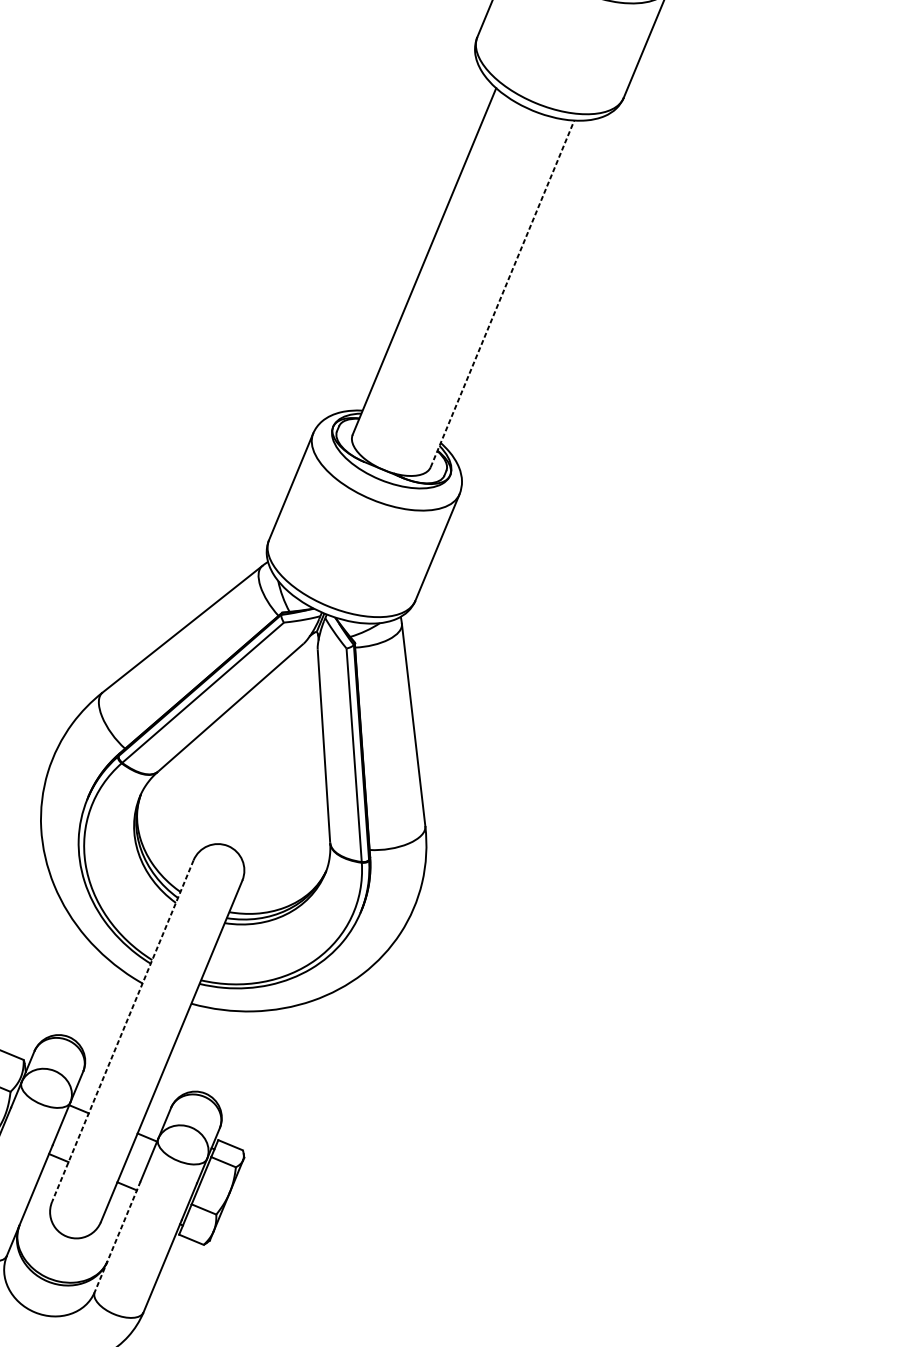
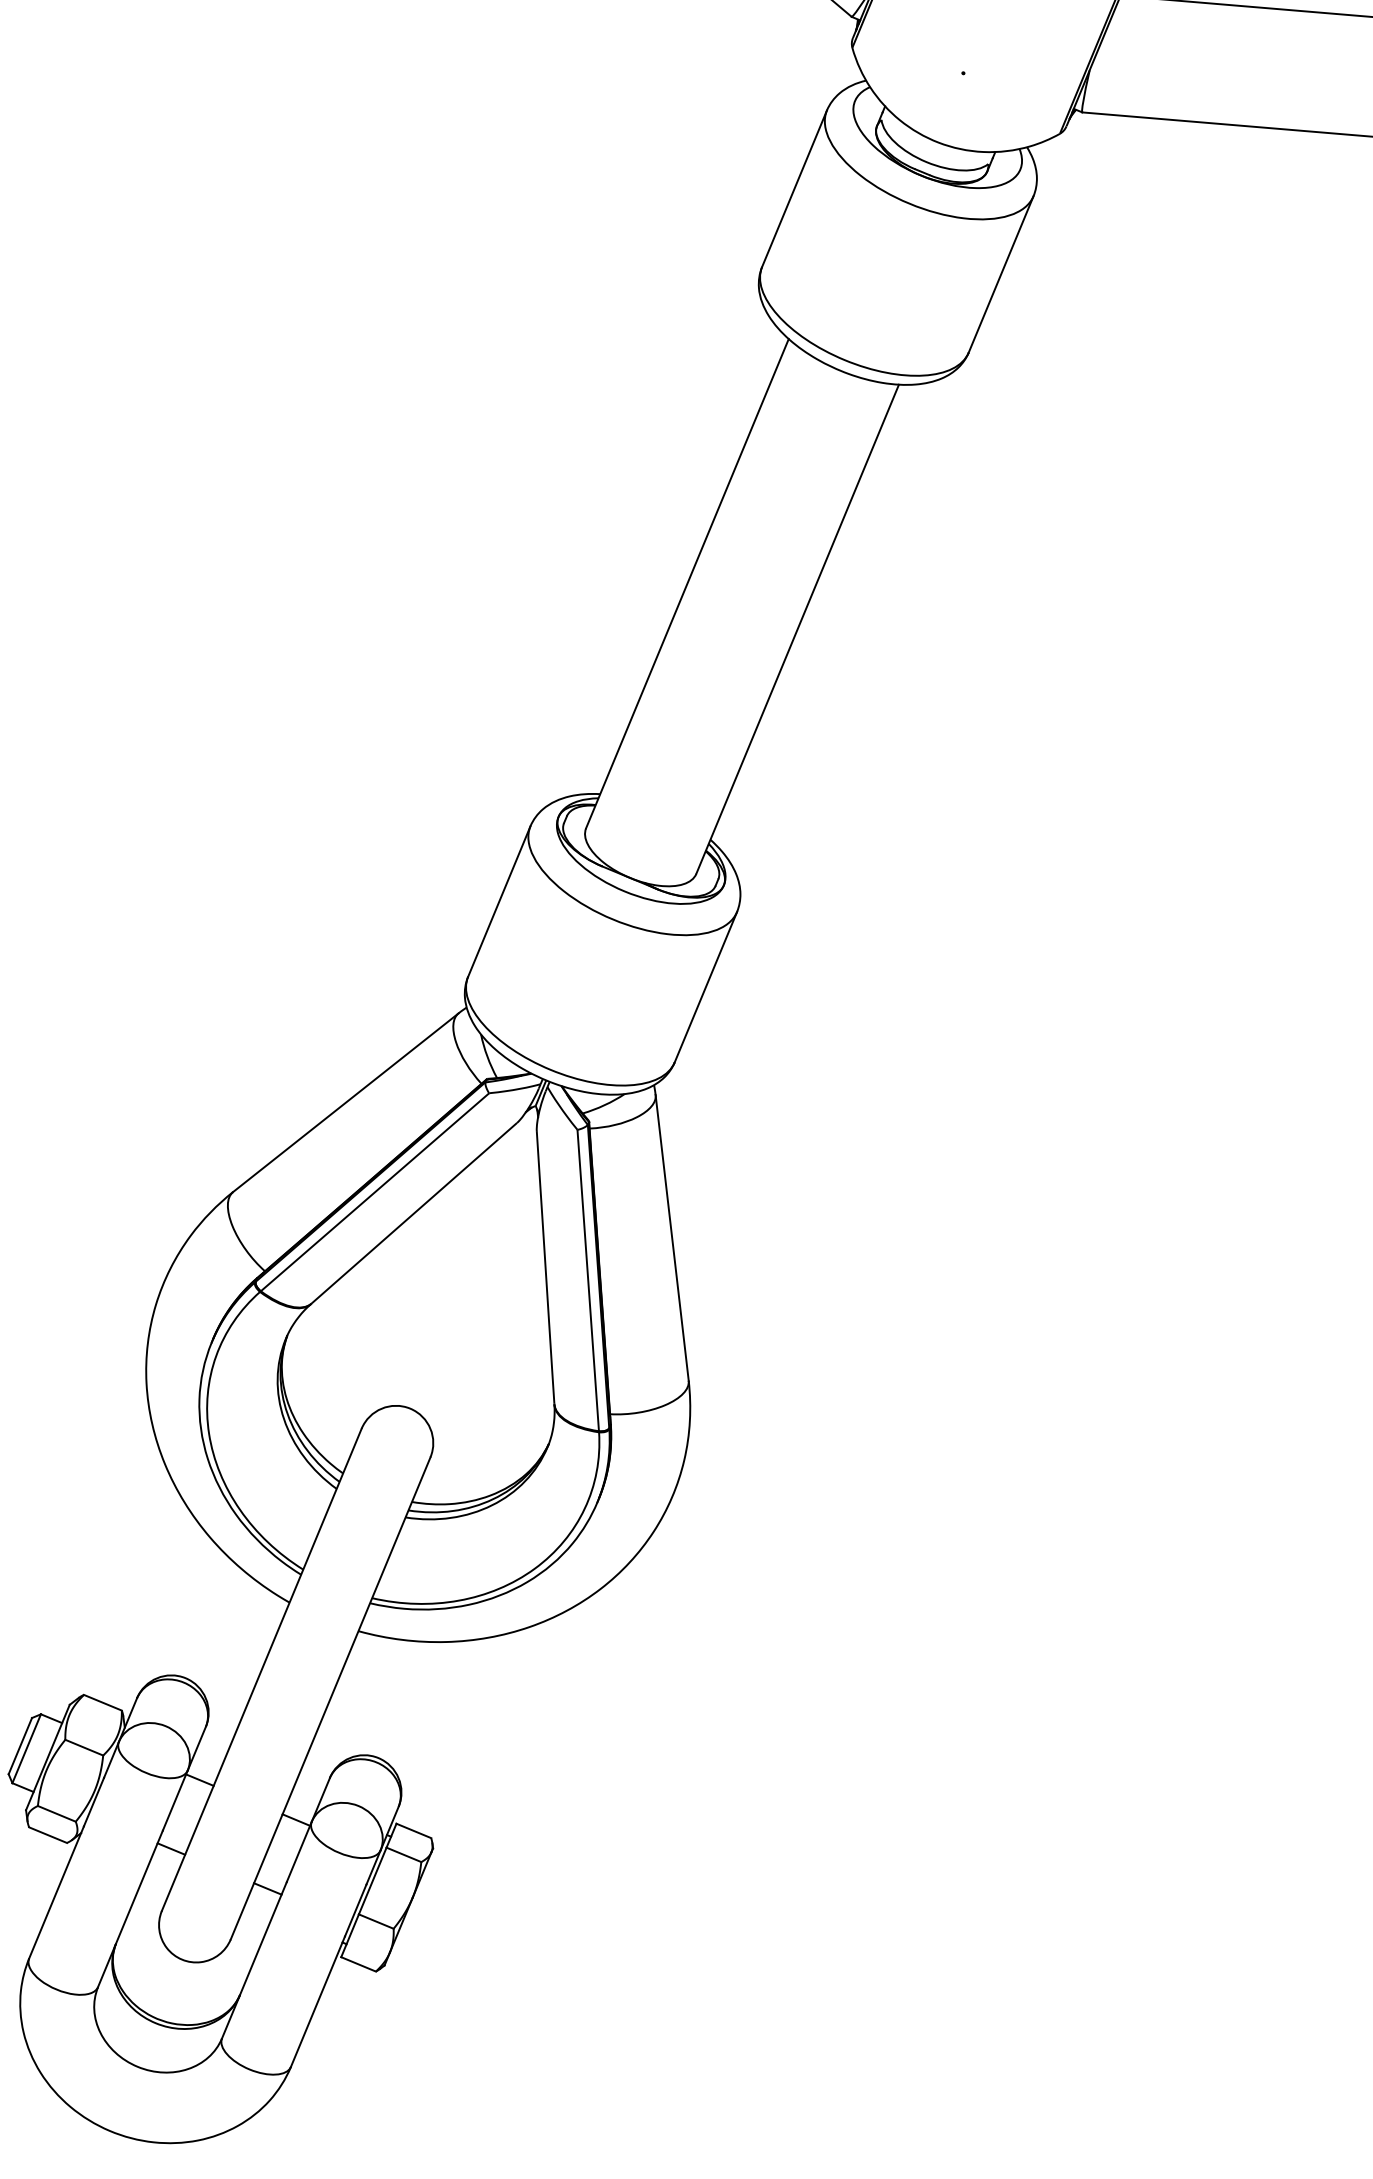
line: (502, 294) -> (797, 629), dashed -> solid
line: (122, 1030) -> (261, 1669), dashed -> solid
line: (117, 1237) -> (254, 1960), dashed -> solid

